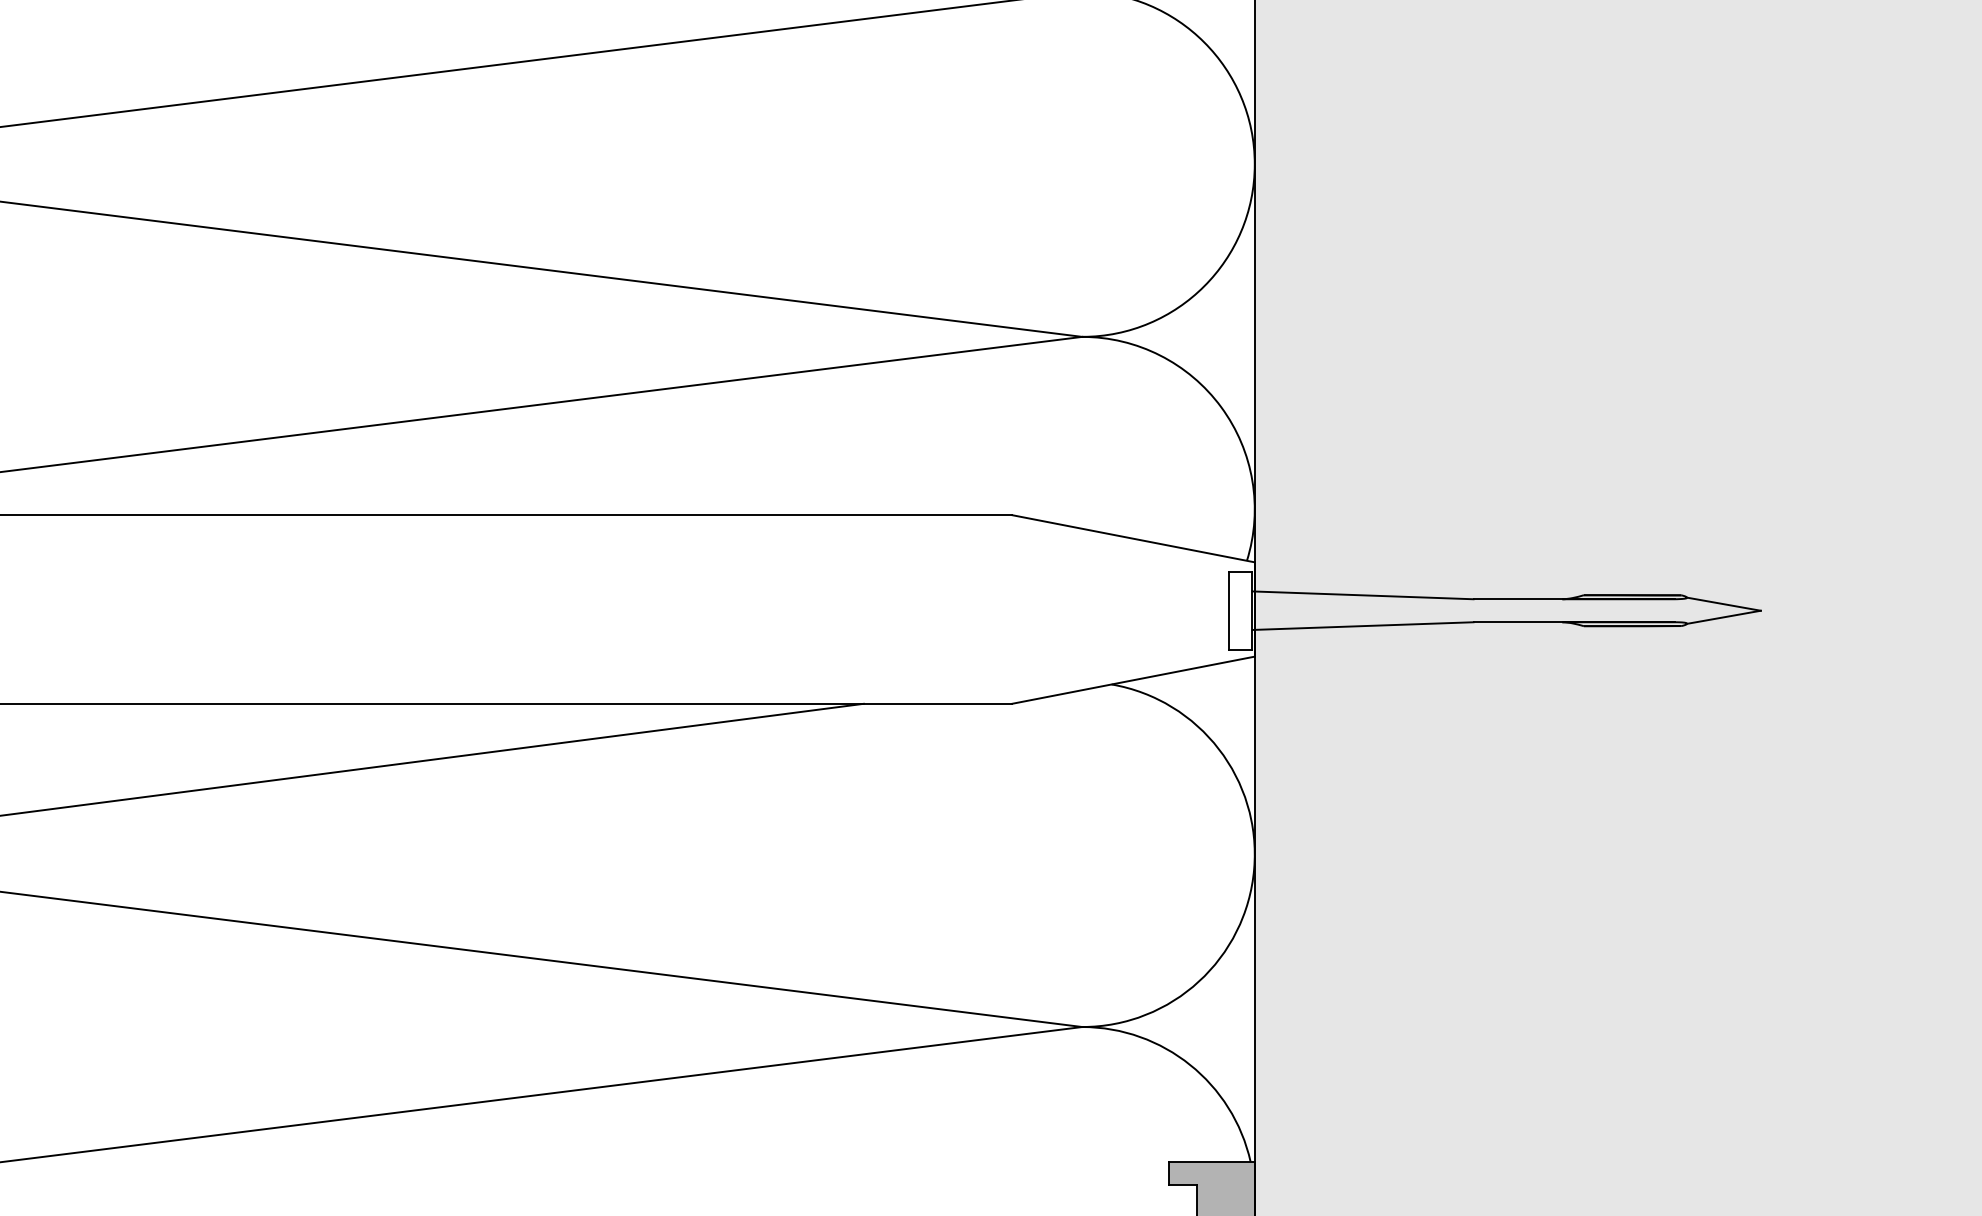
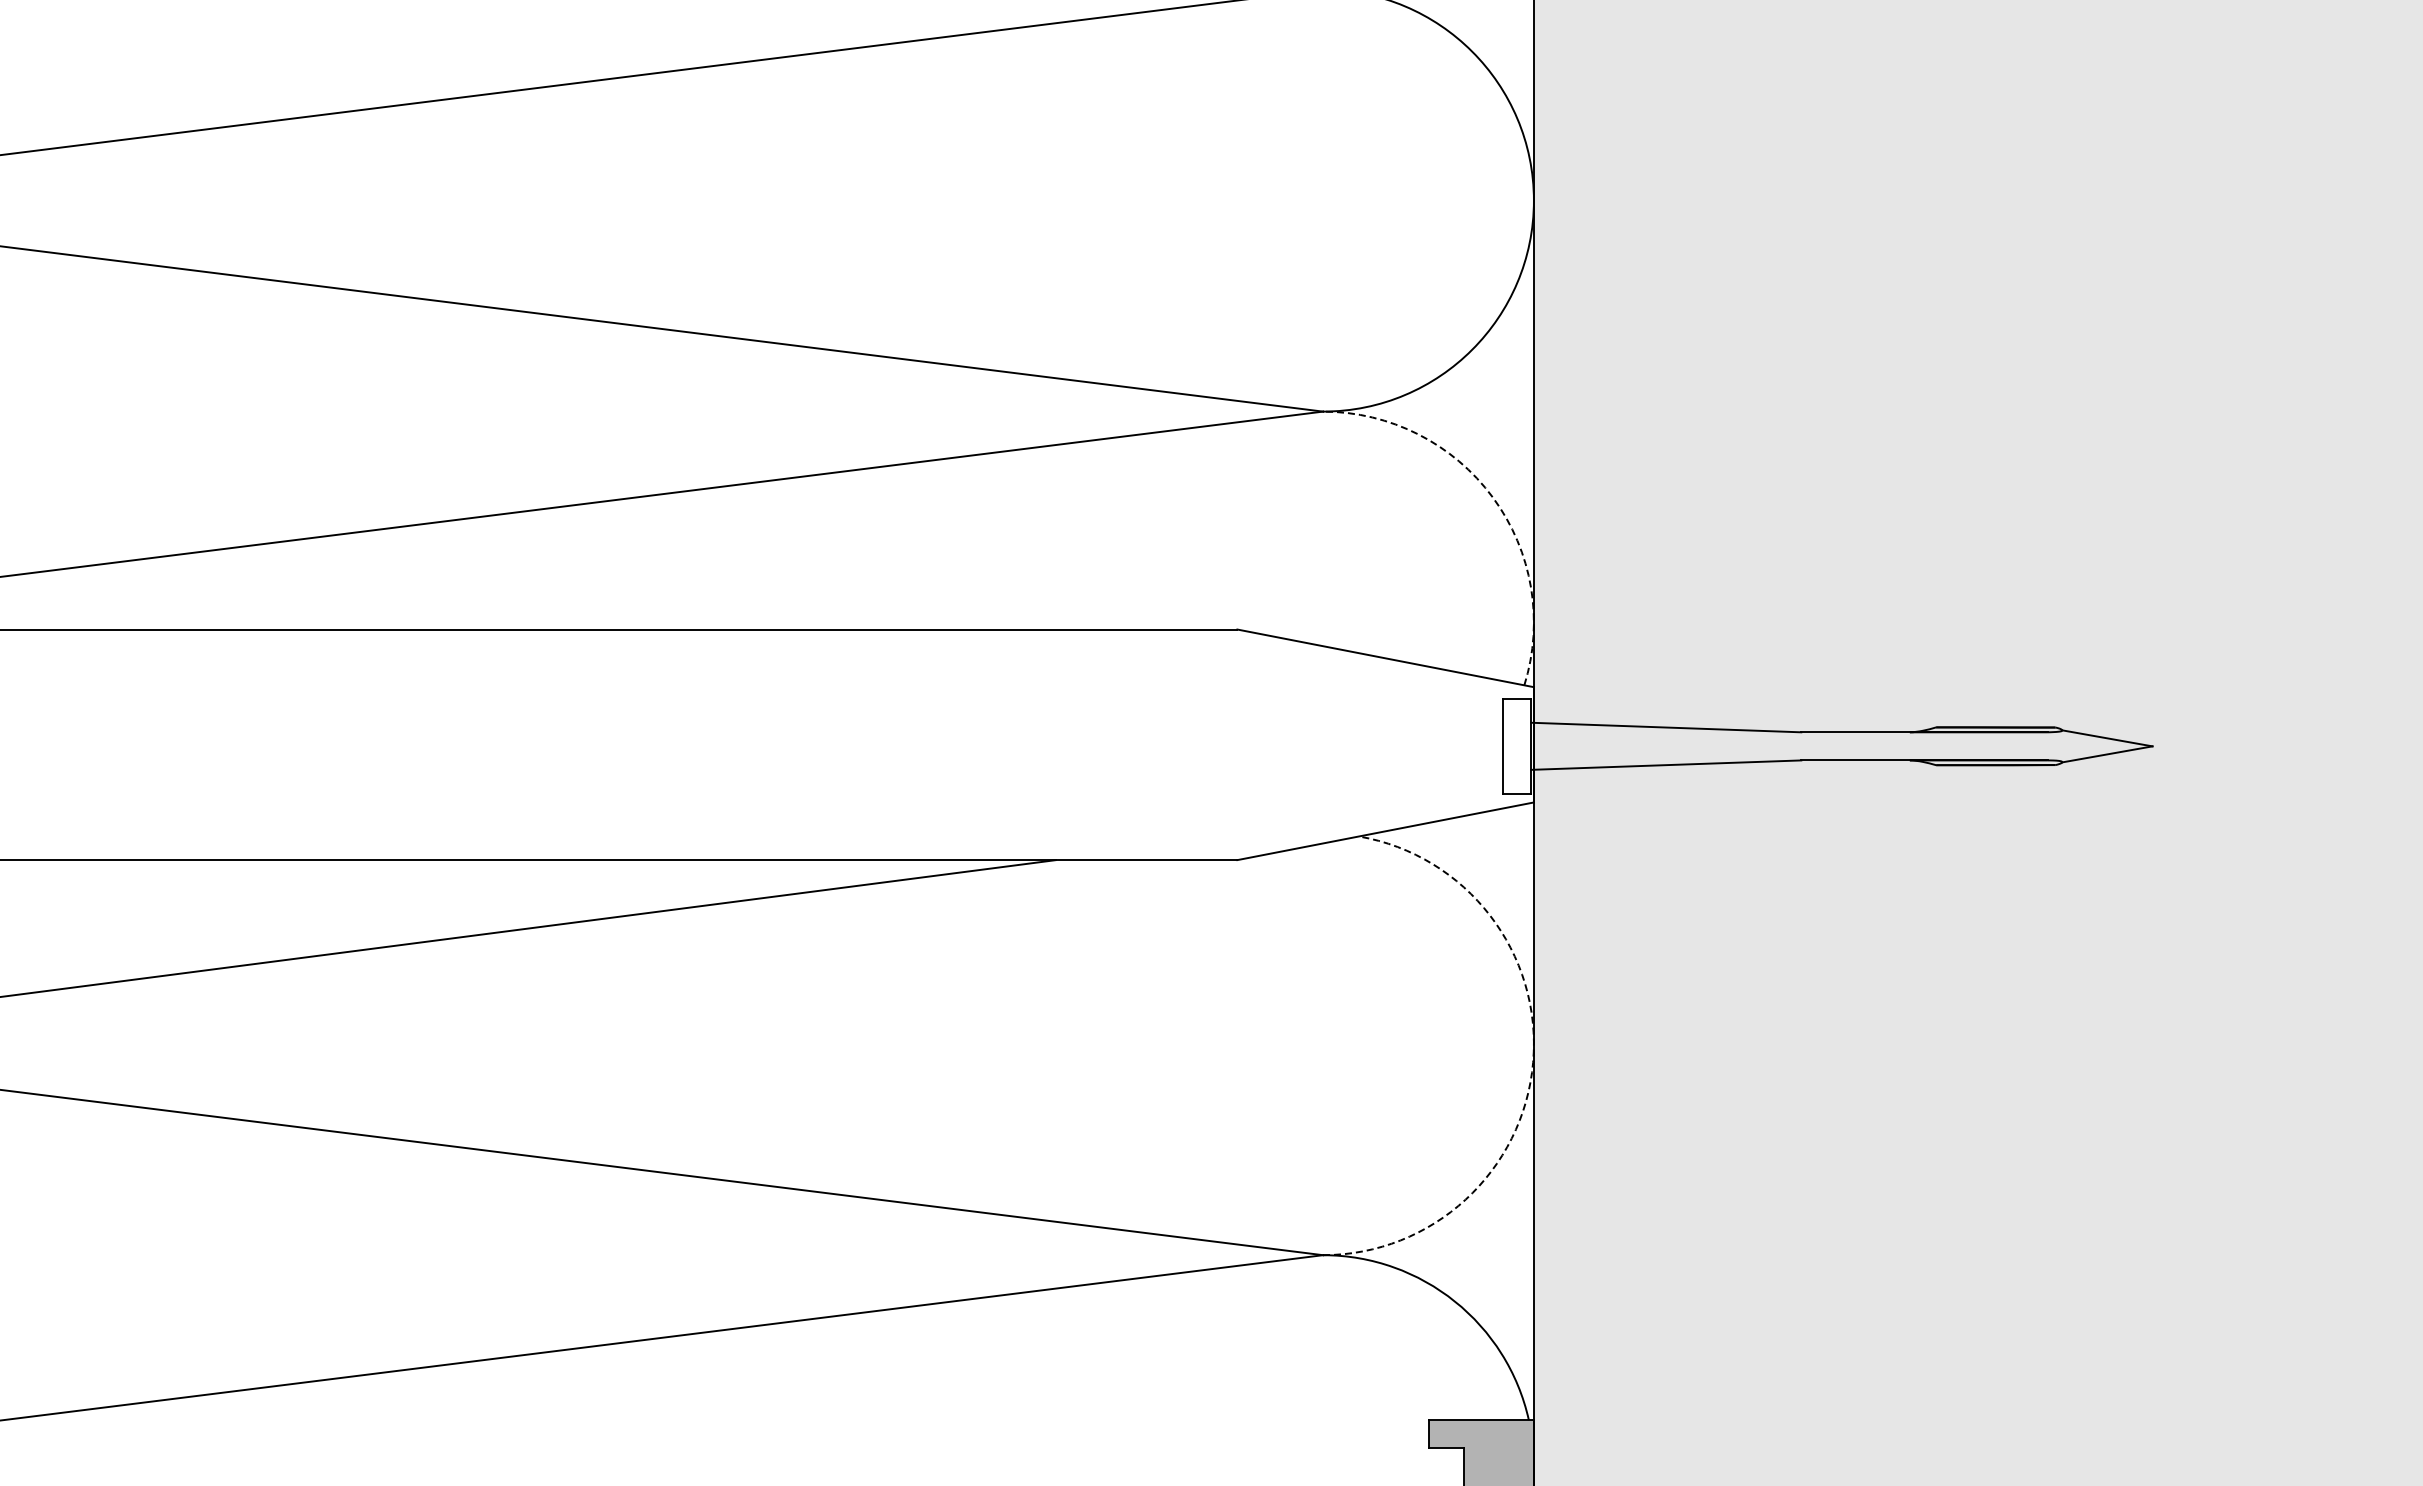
arc: (1220, 407) -> (1492, 497), solid -> dashed
arc: (1254, 869) -> (1533, 1062), solid -> dashed

